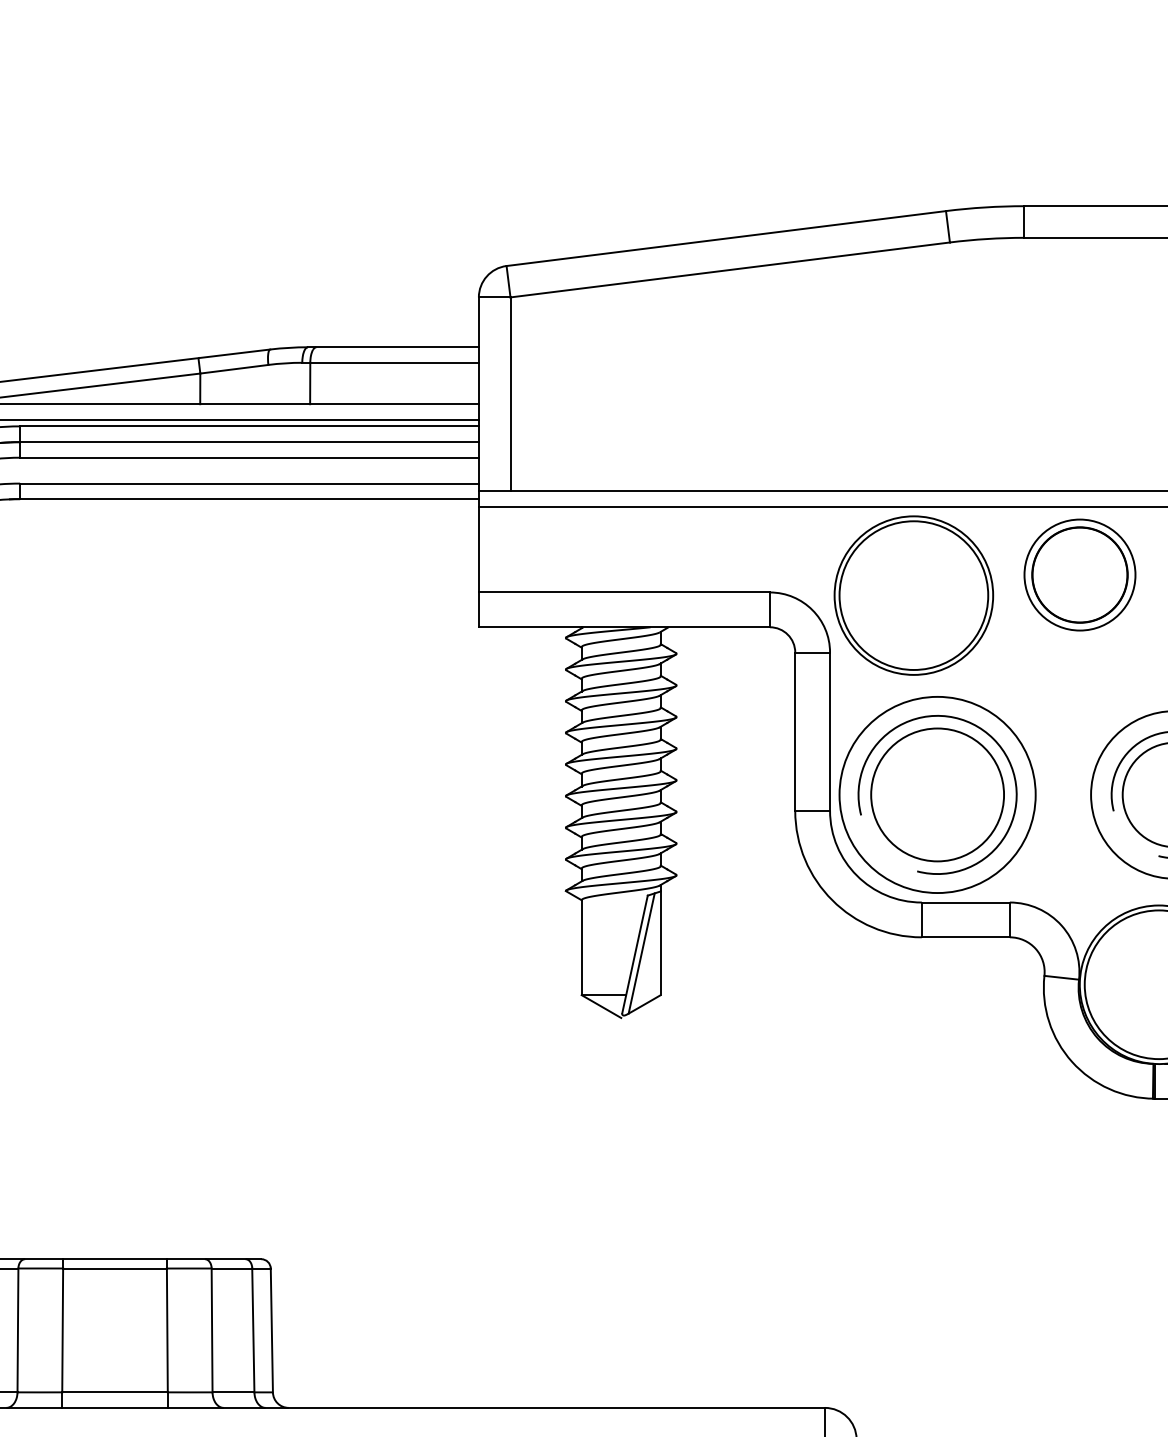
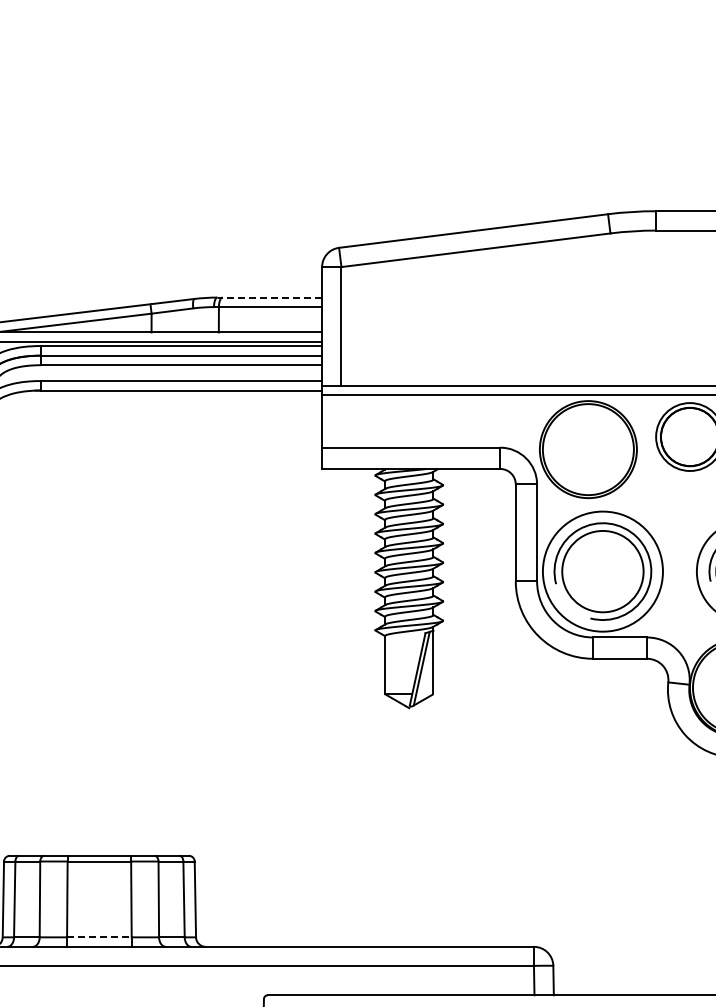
line: (392, 347) -> (269, 297), solid -> dashed
line: (115, 1392) -> (99, 937), solid -> dashed

